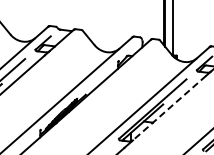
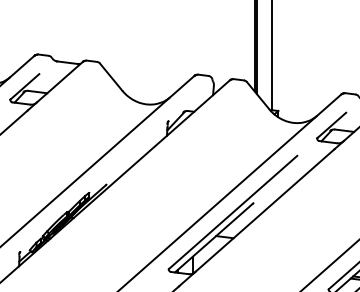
line: (169, 108) -> (264, 211), dashed -> solid

